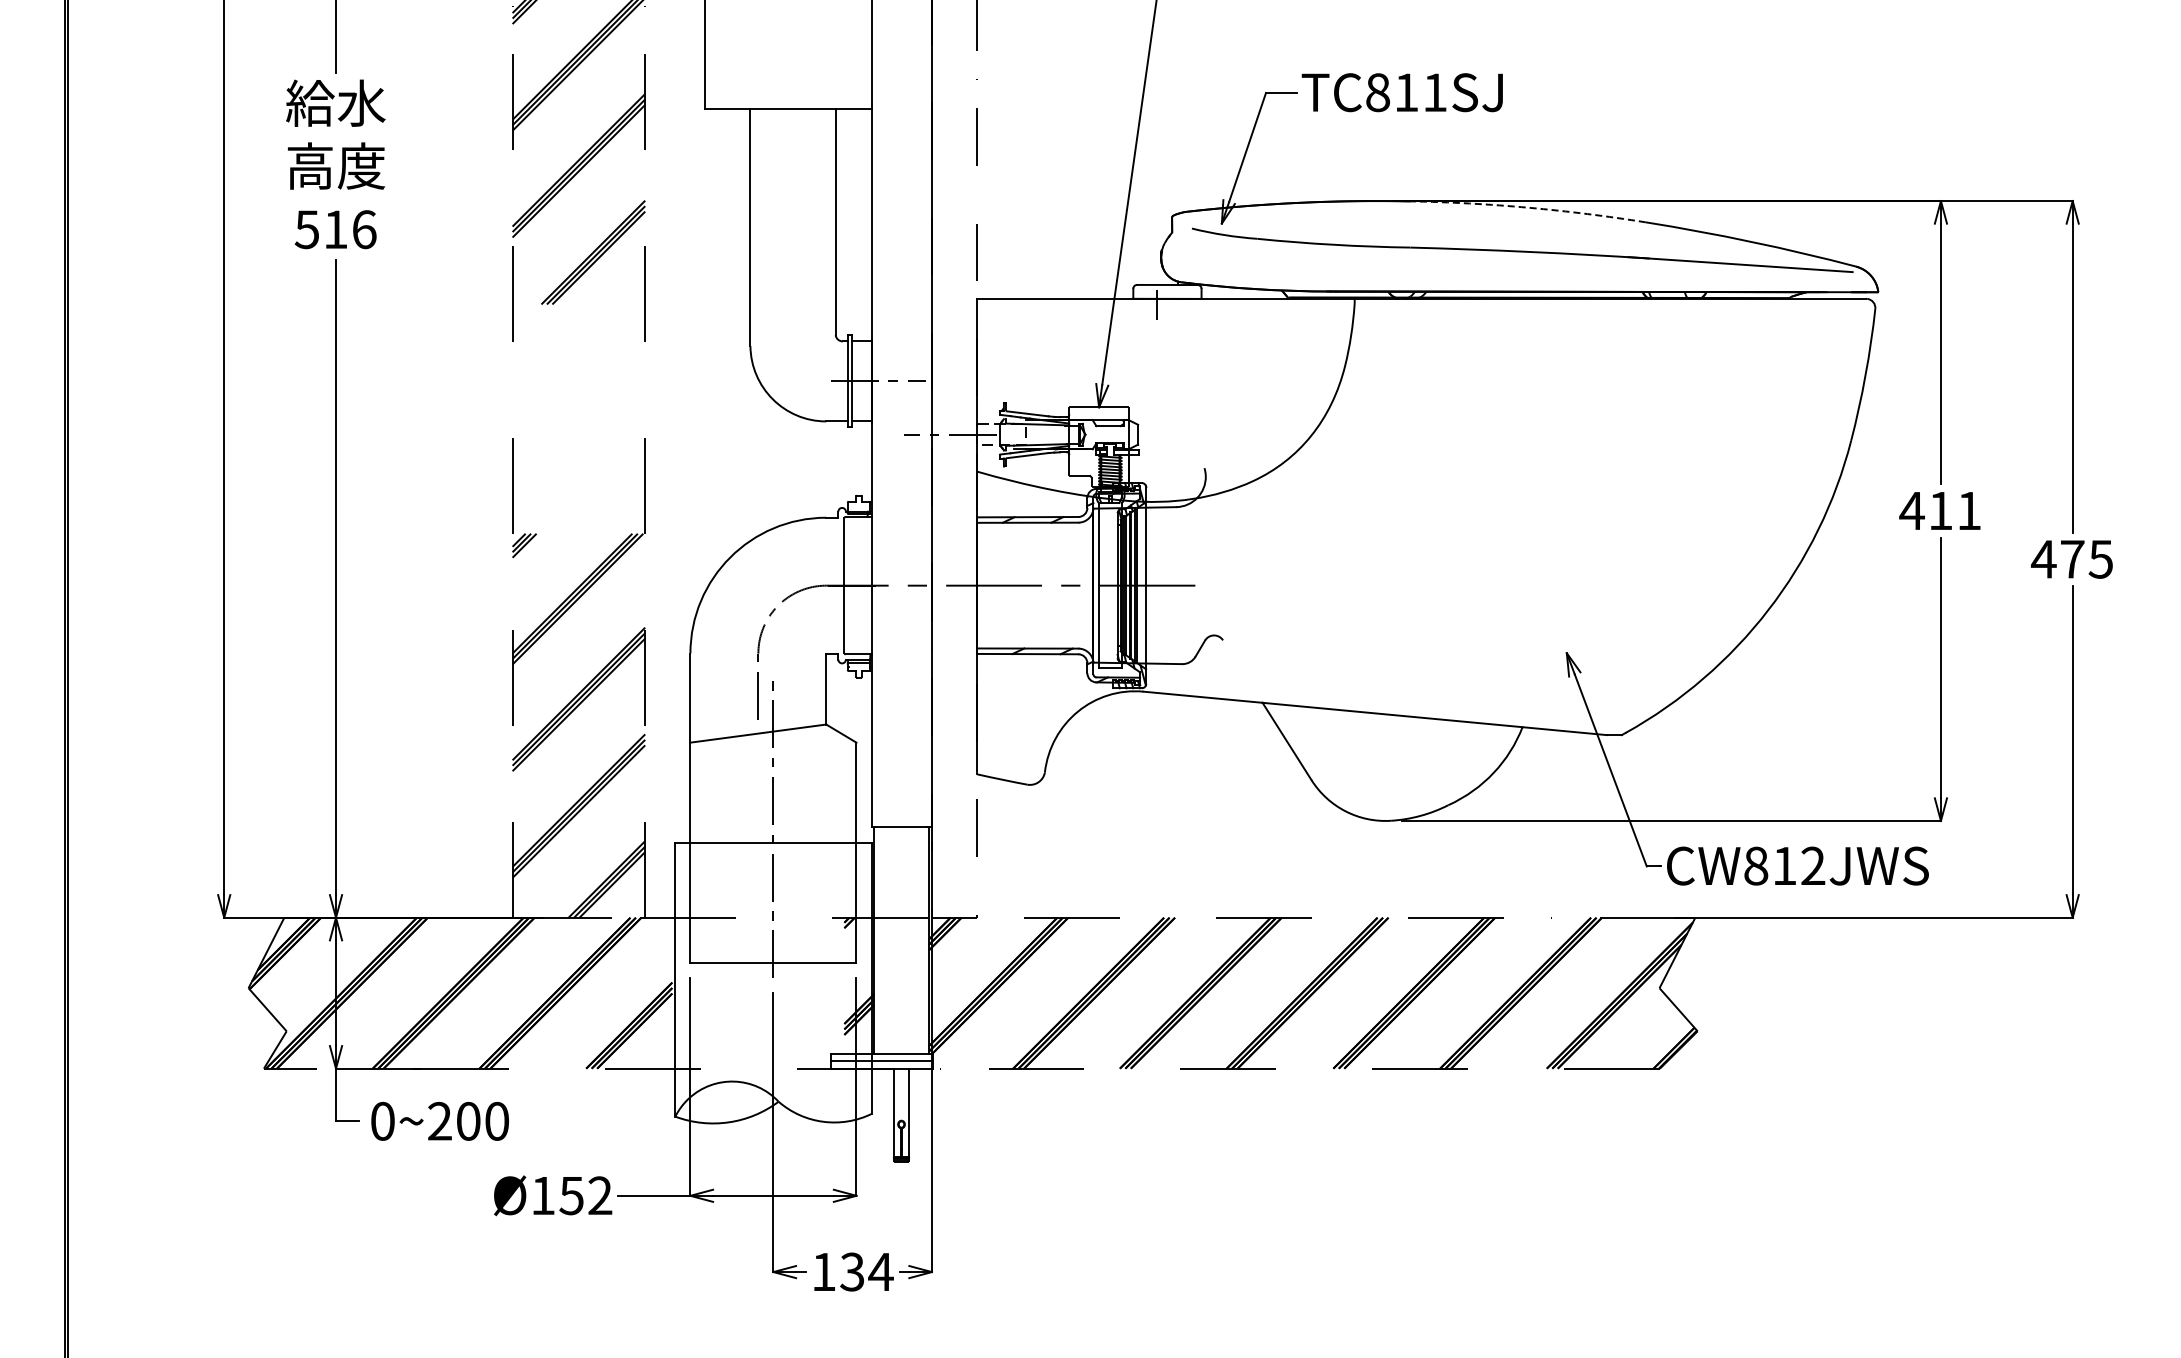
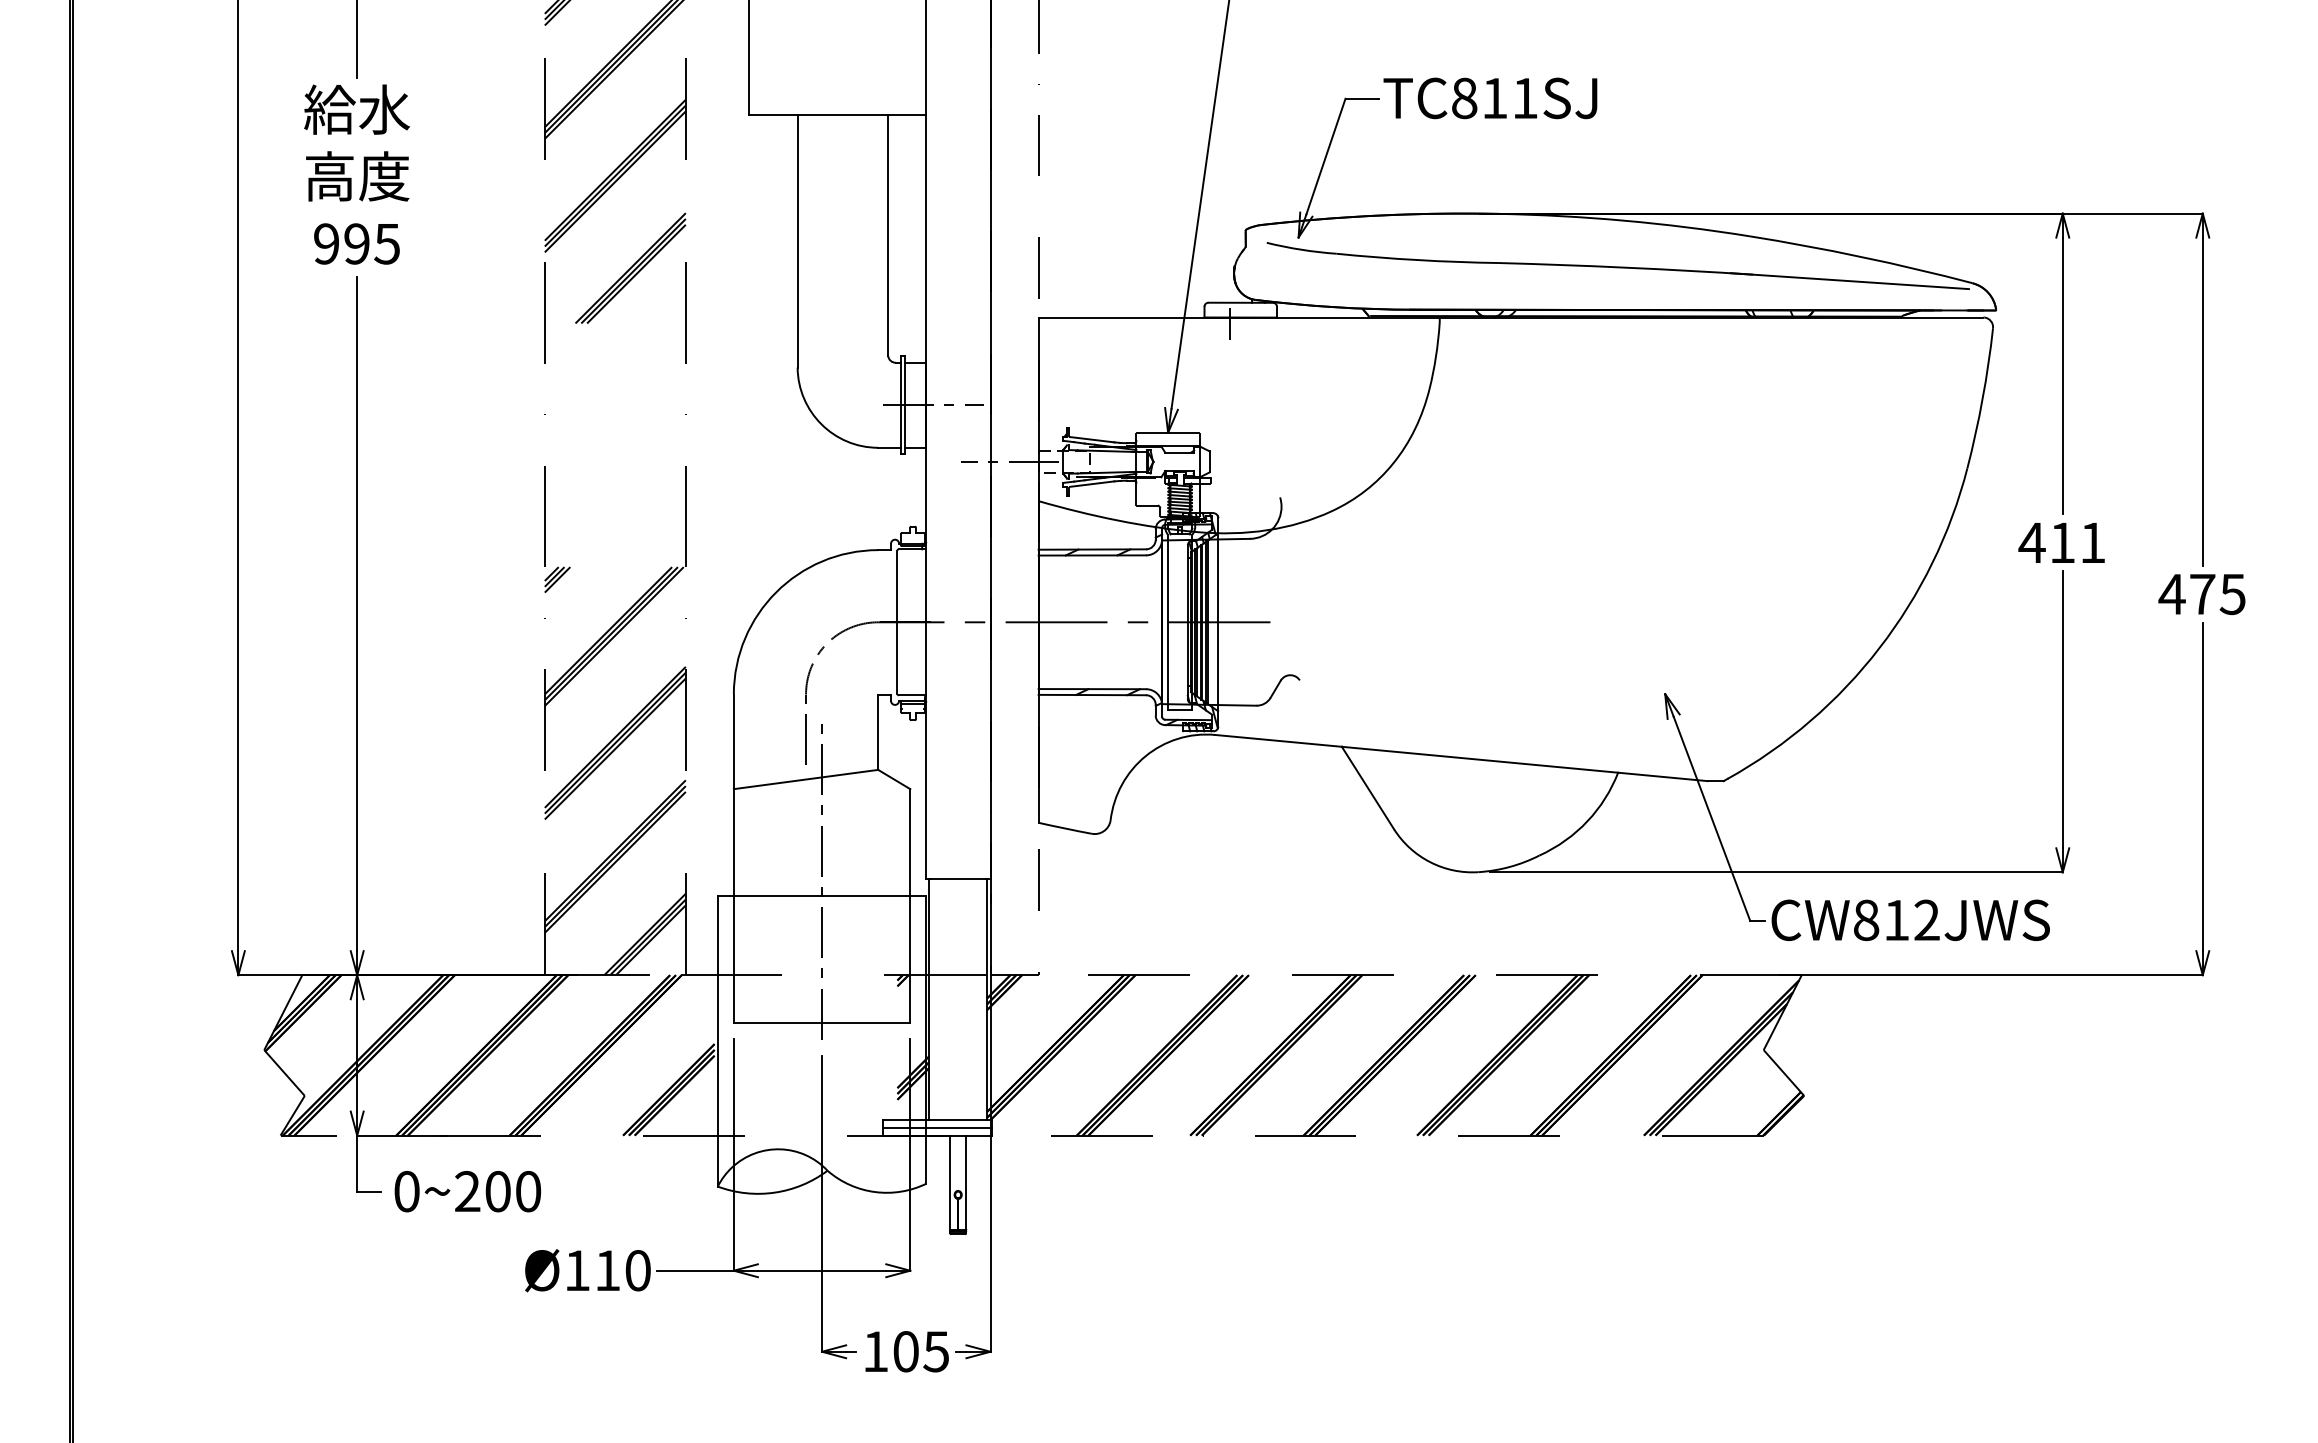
arc: (1528, 207) -> (1624, 220), dashed -> solid
text: (335, 229) -> (356, 243), 516 -> 995
text: (585, 1195) -> (622, 1270), 152 -> 110
text: (866, 1271) -> (920, 1351), 134 -> 105

